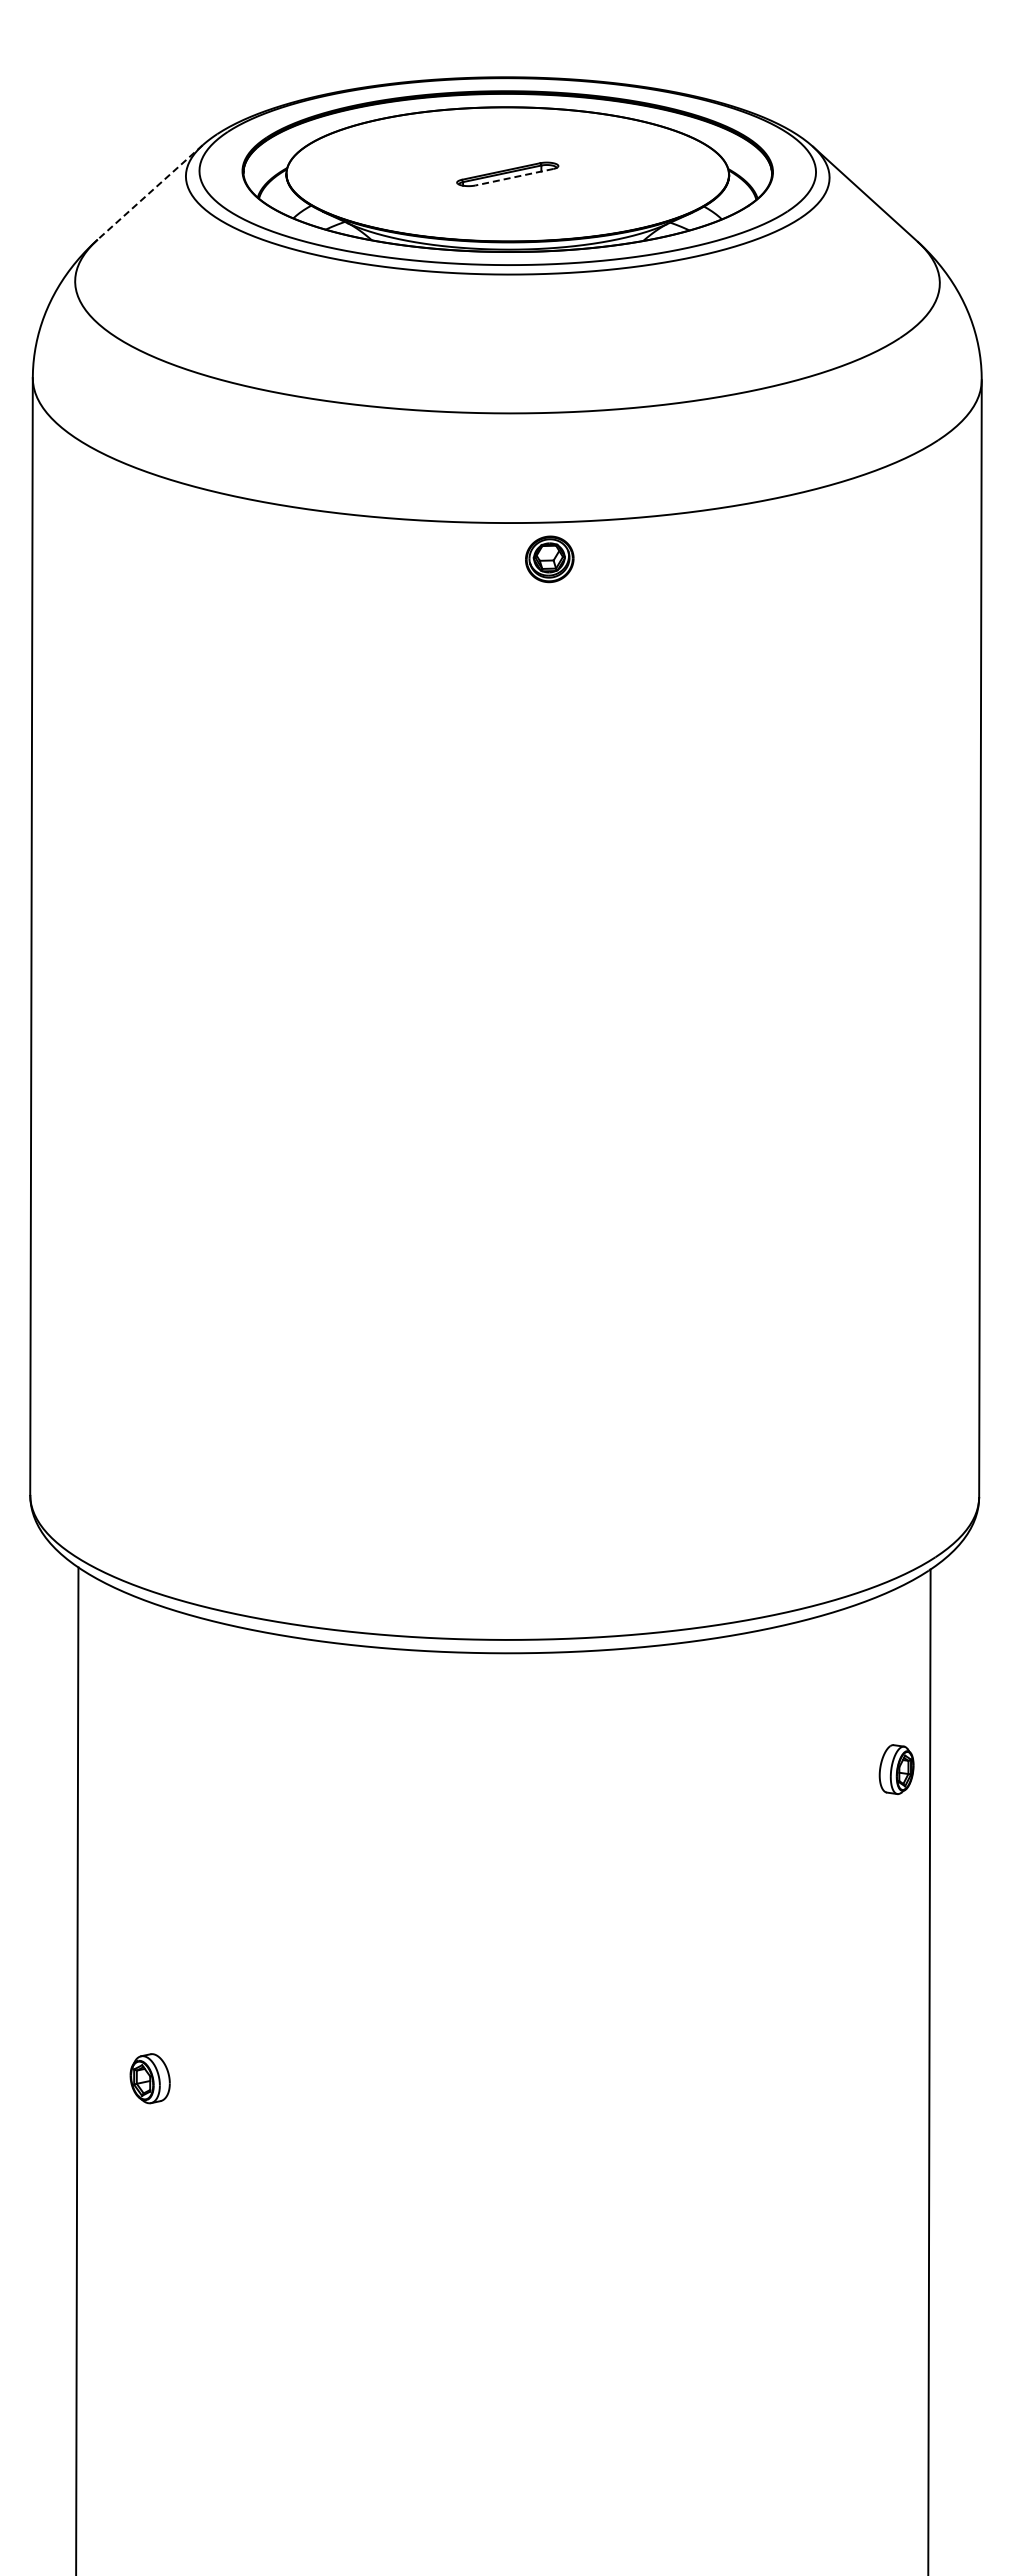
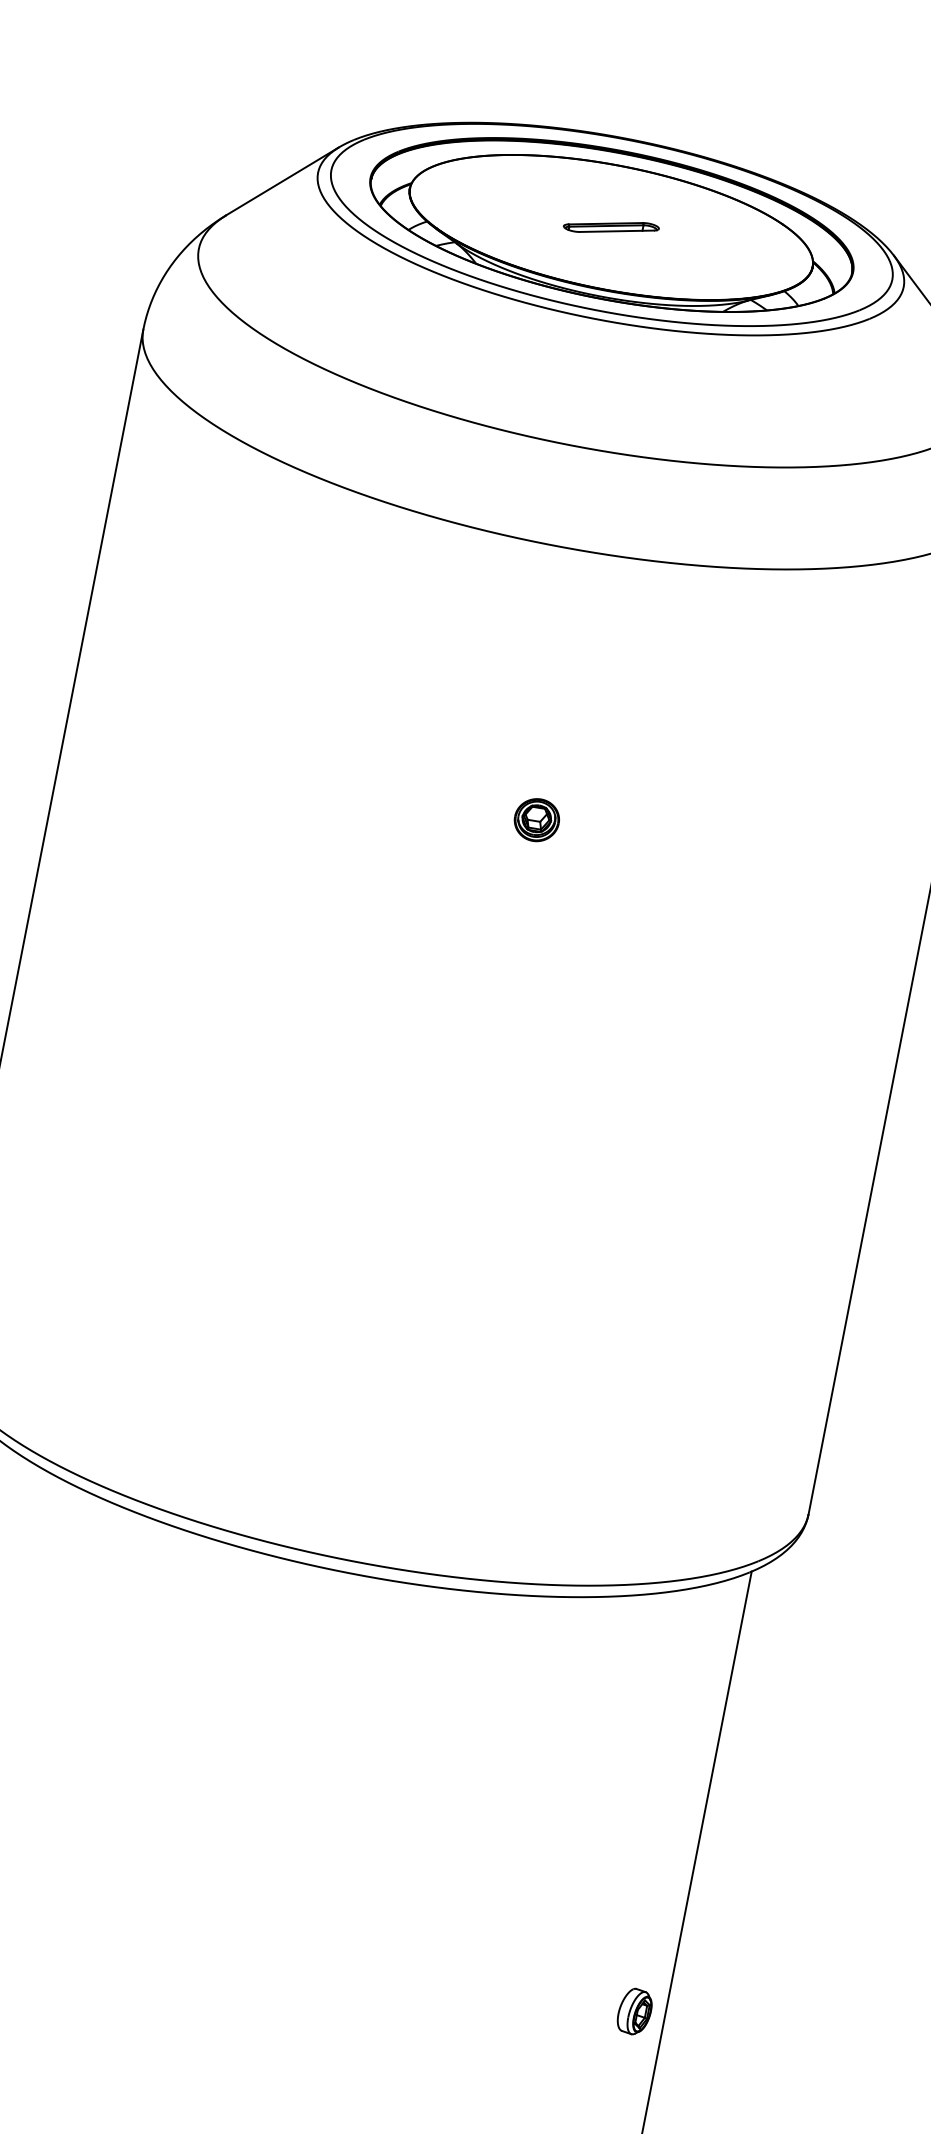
line: (513, 177) -> (616, 231), dashed -> solid
line: (150, 192) -> (282, 181), dashed -> solid
part: (549, 559) -> (536, 820), moved
part: (896, 1769) -> (634, 2011), moved

